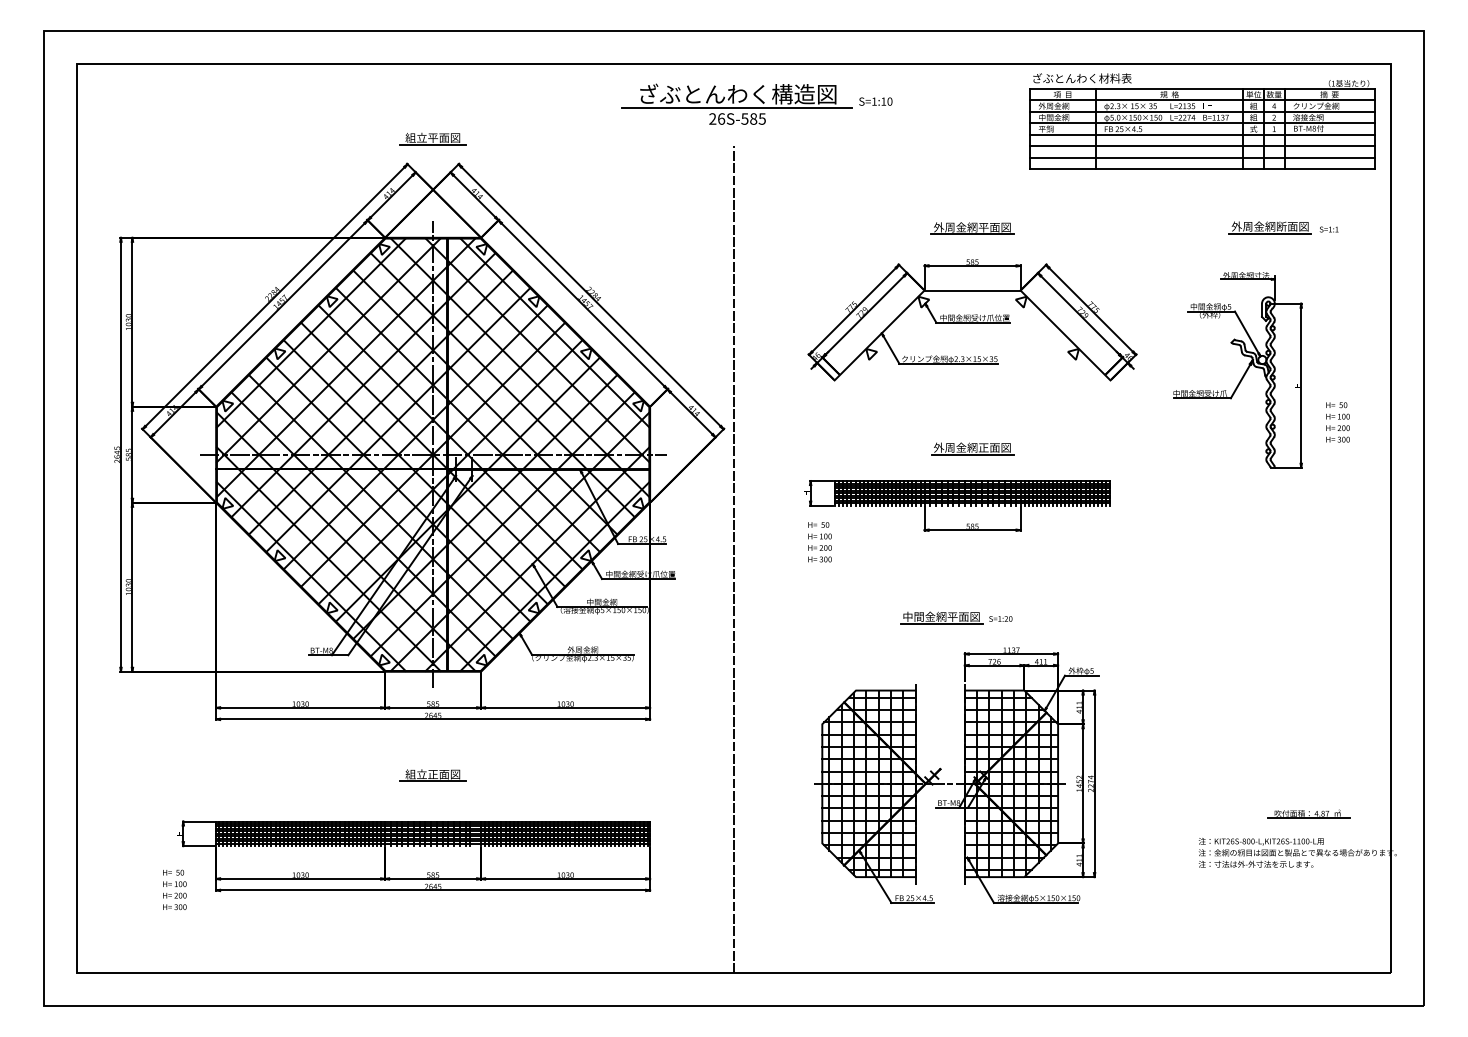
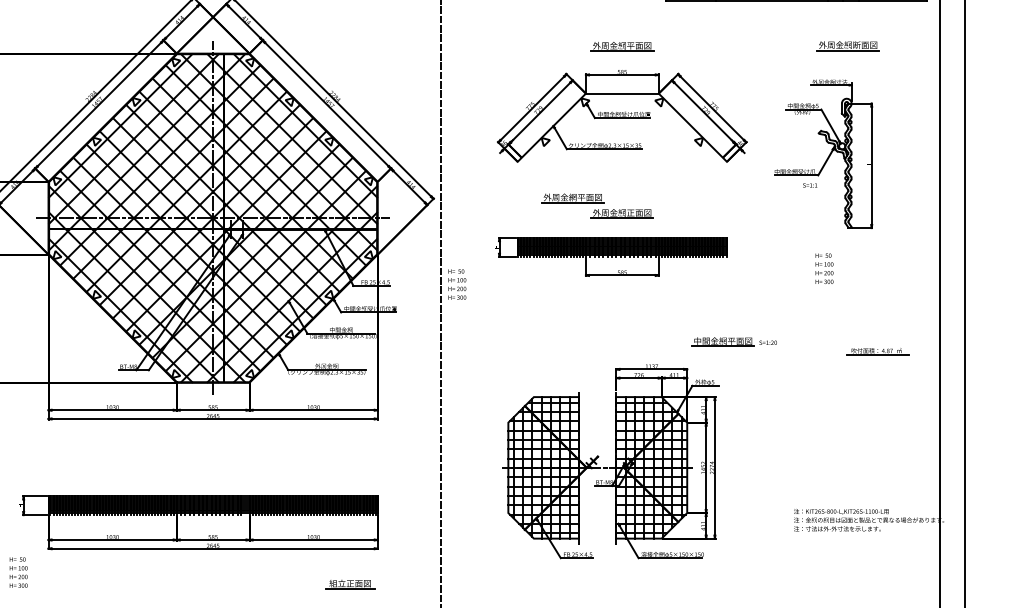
text: (1328, 229) -> (809, 185), moved
text: (1337, 422) -> (824, 268), moved
part: (907, 428) -> (572, 198), added
text: (819, 542) -> (456, 284), moved
part: (956, 617) -> (734, 341), moved
part: (432, 775) -> (349, 584), moved
part: (1308, 813) -> (877, 350), moved
text: (174, 889) -> (18, 572), moved

